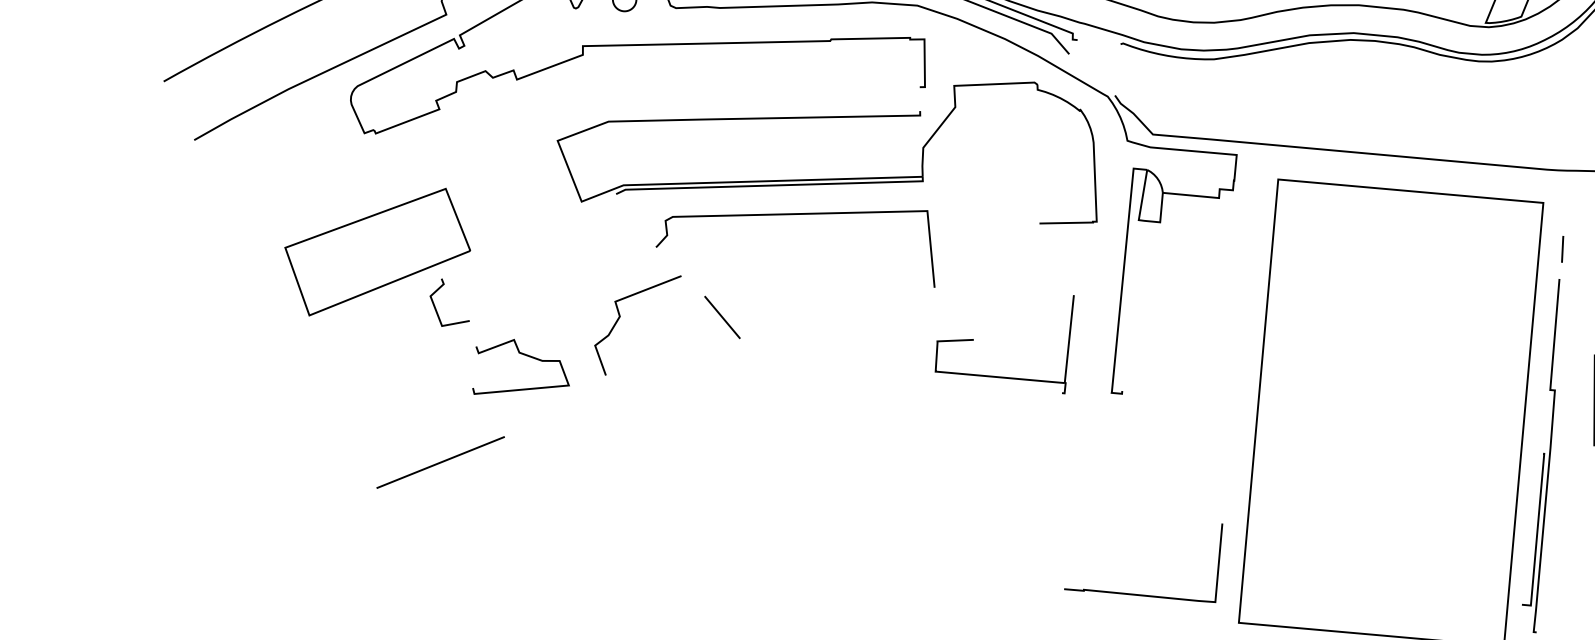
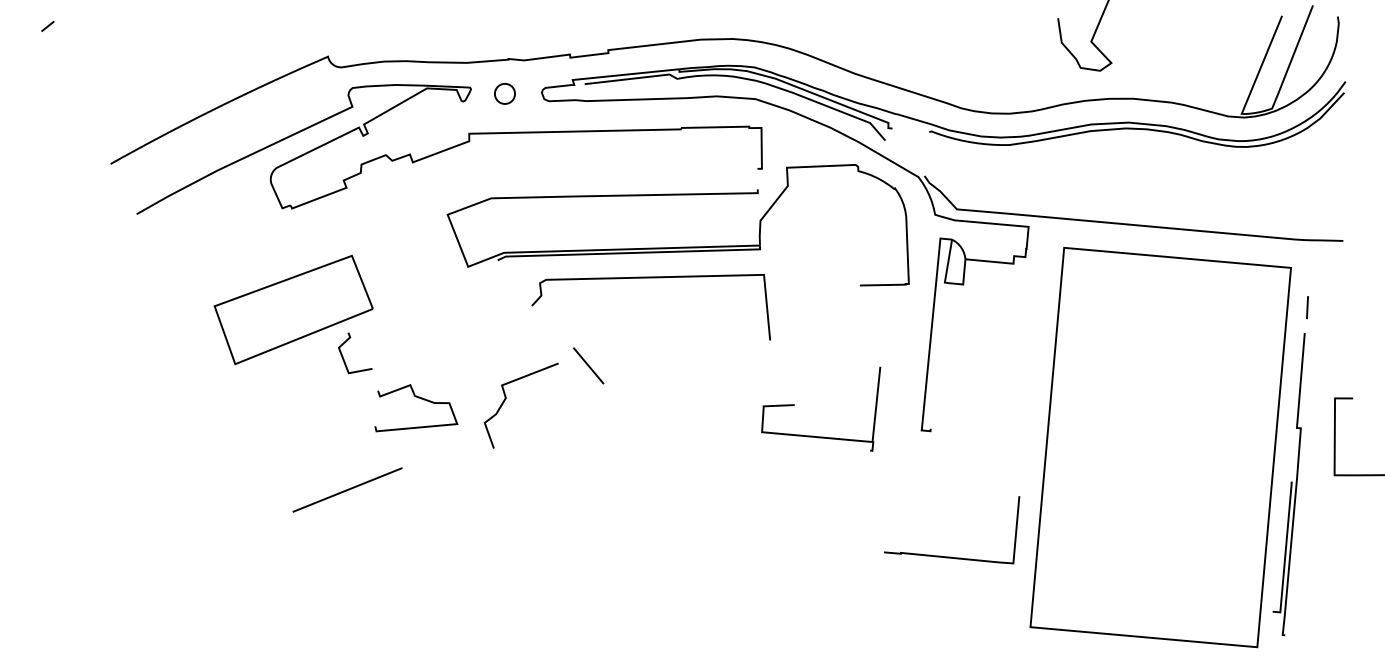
curve: (620, 318) -> (506, 399), moved
part: (973, 340) -> (794, 405), moved
curve: (1143, 594) -> (951, 556), moved

